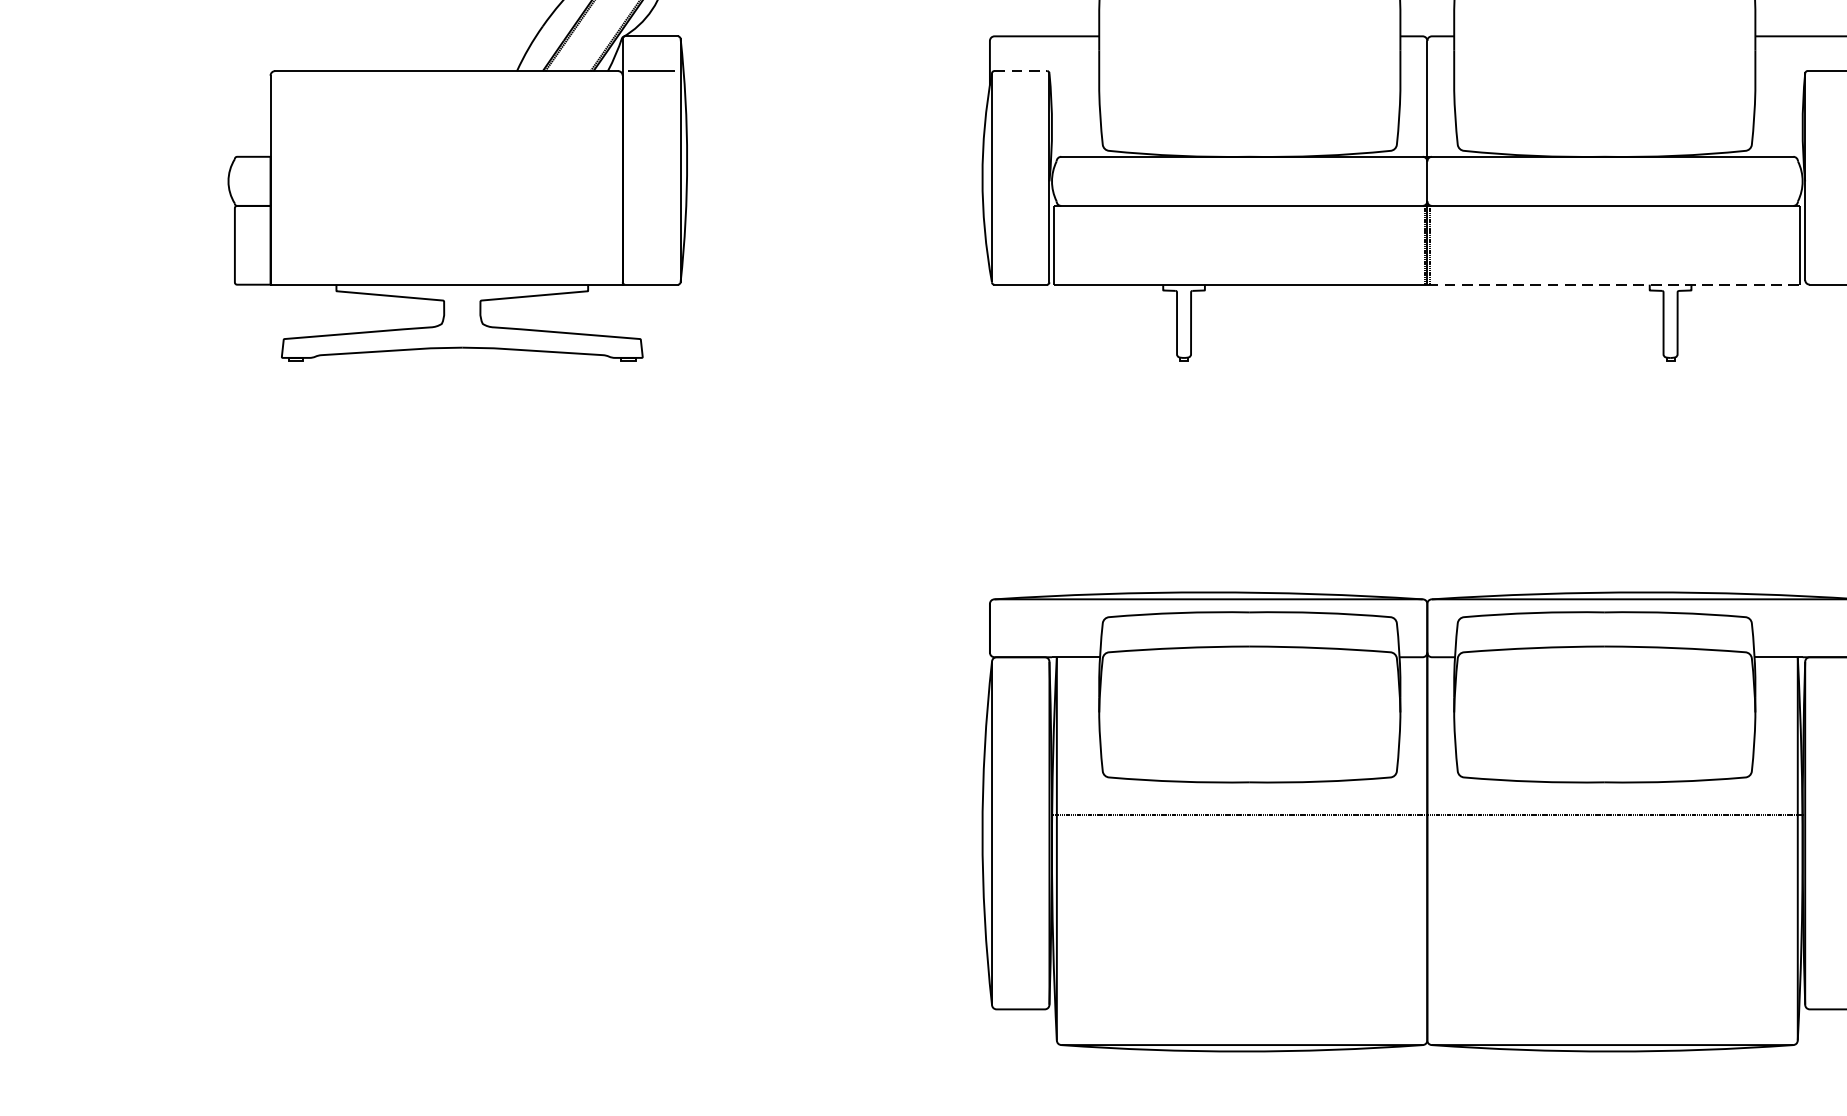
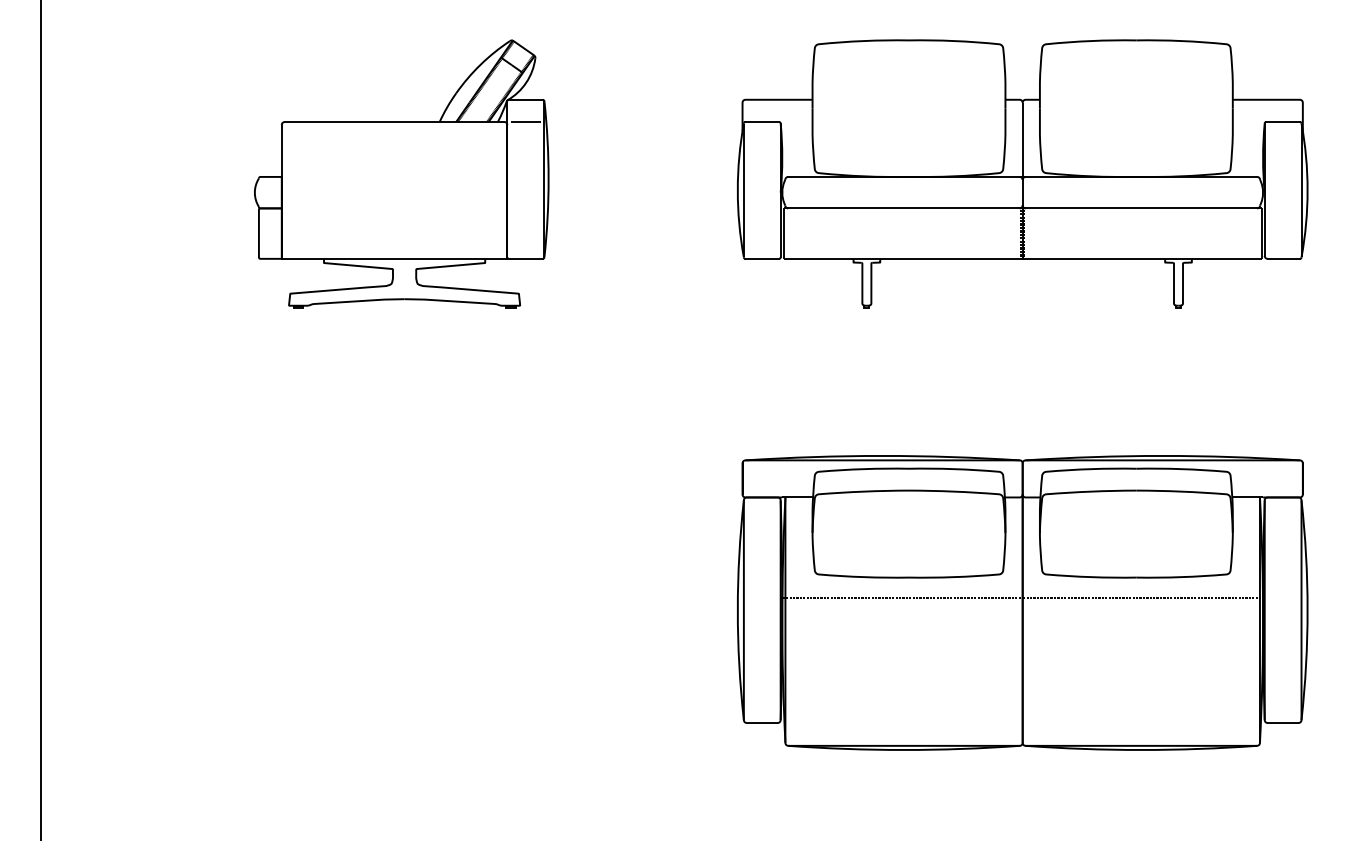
line: (1021, 71) -> (762, 122), dashed -> solid
line: (1614, 284) -> (1142, 258), dashed -> solid

